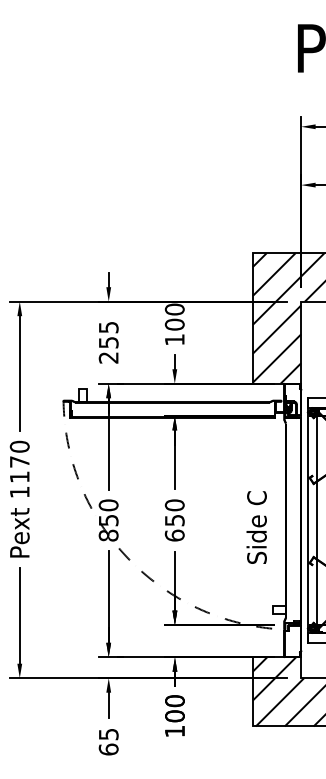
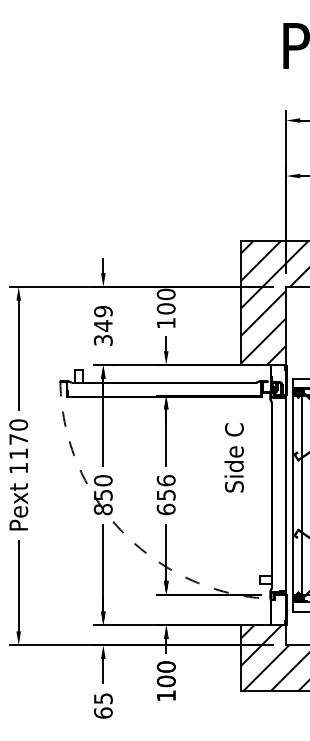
text: (107, 342) -> (102, 325), 255 -> 349
text: (174, 505) -> (165, 480), 650 -> 656
text: (256, 527) -> (233, 457), moved

